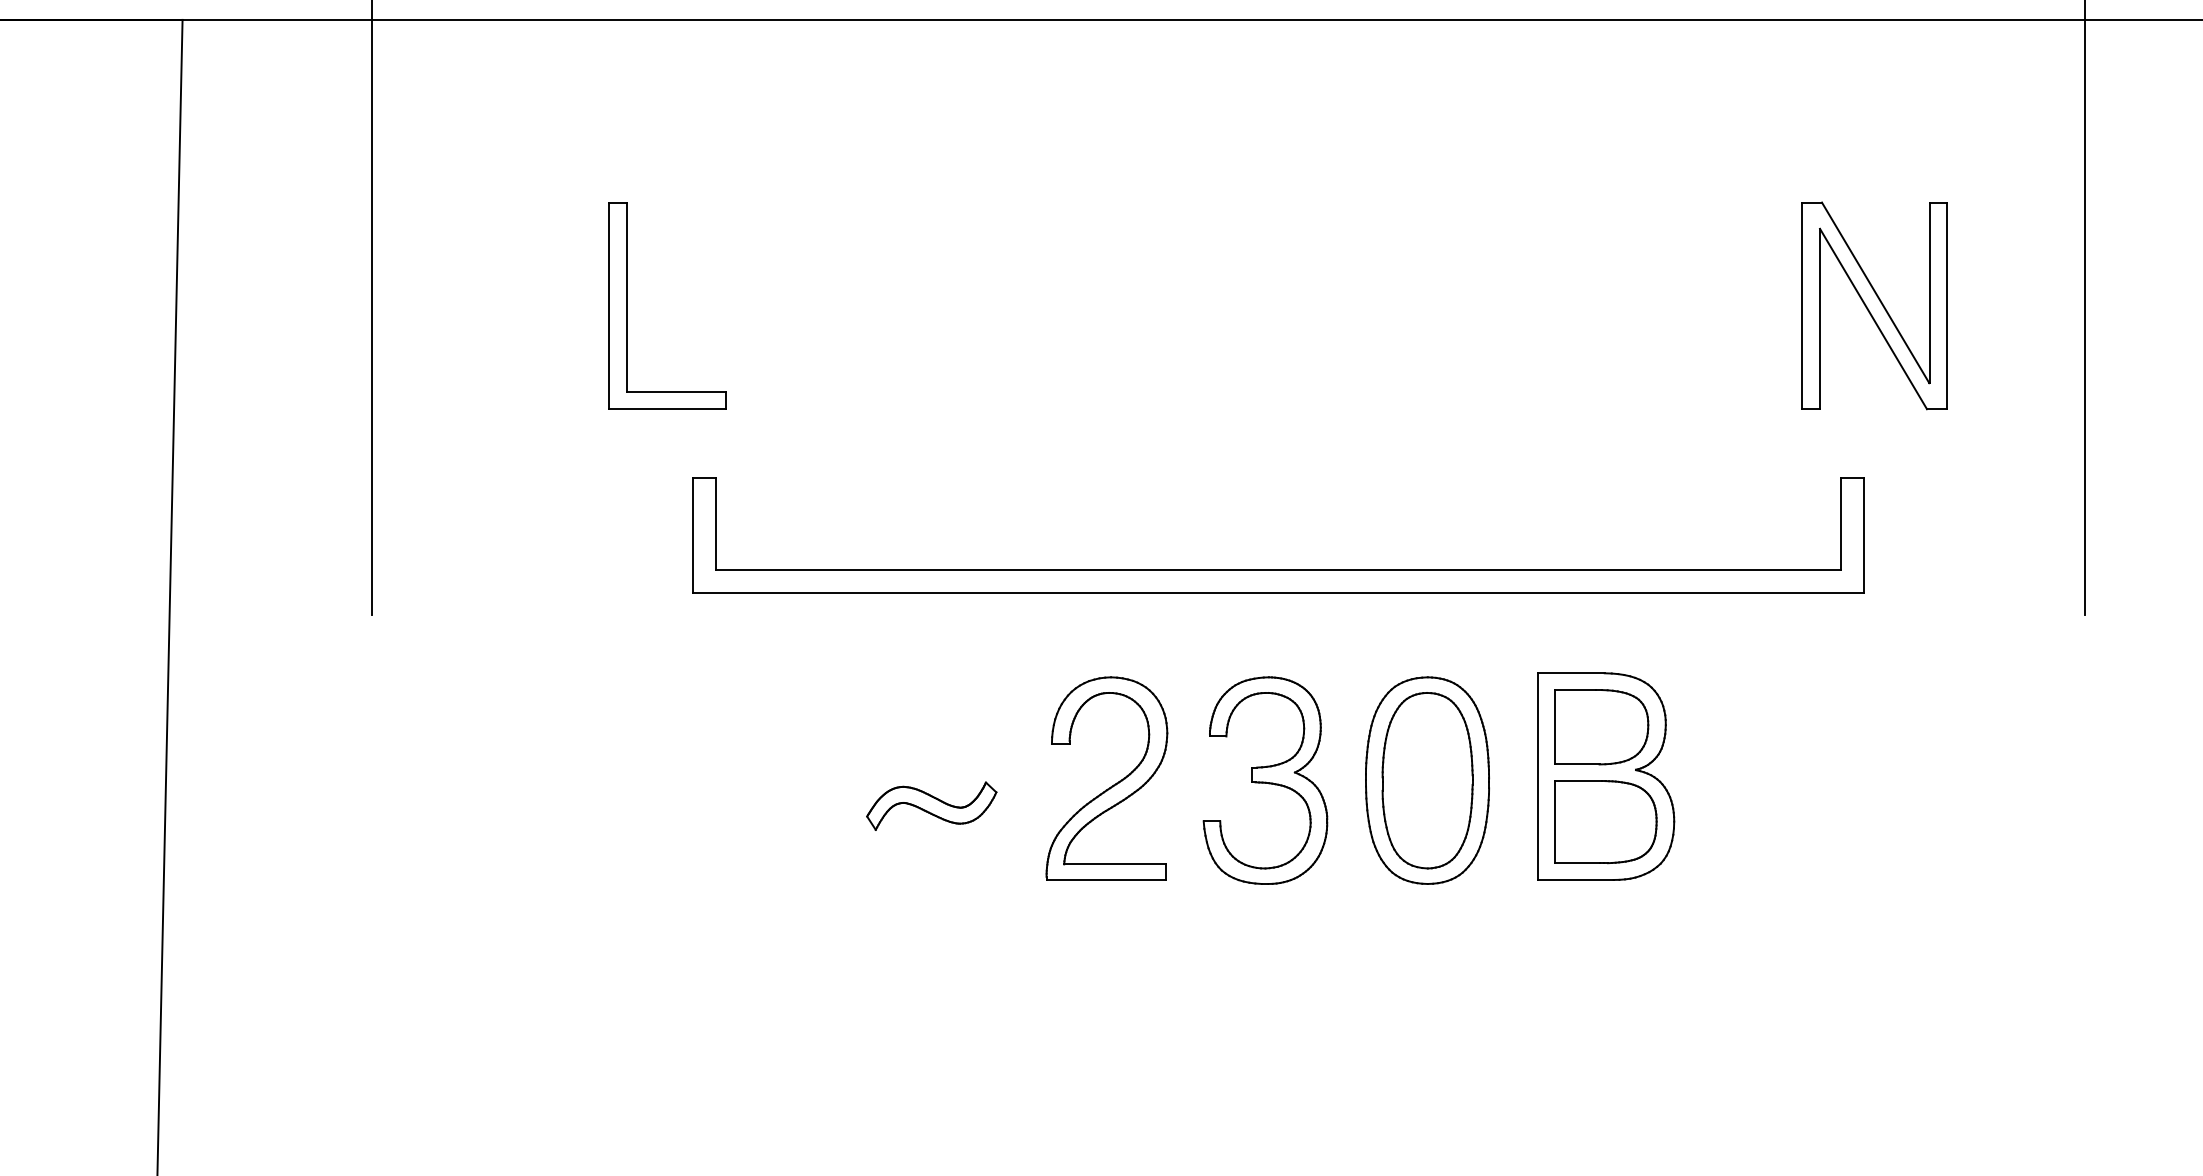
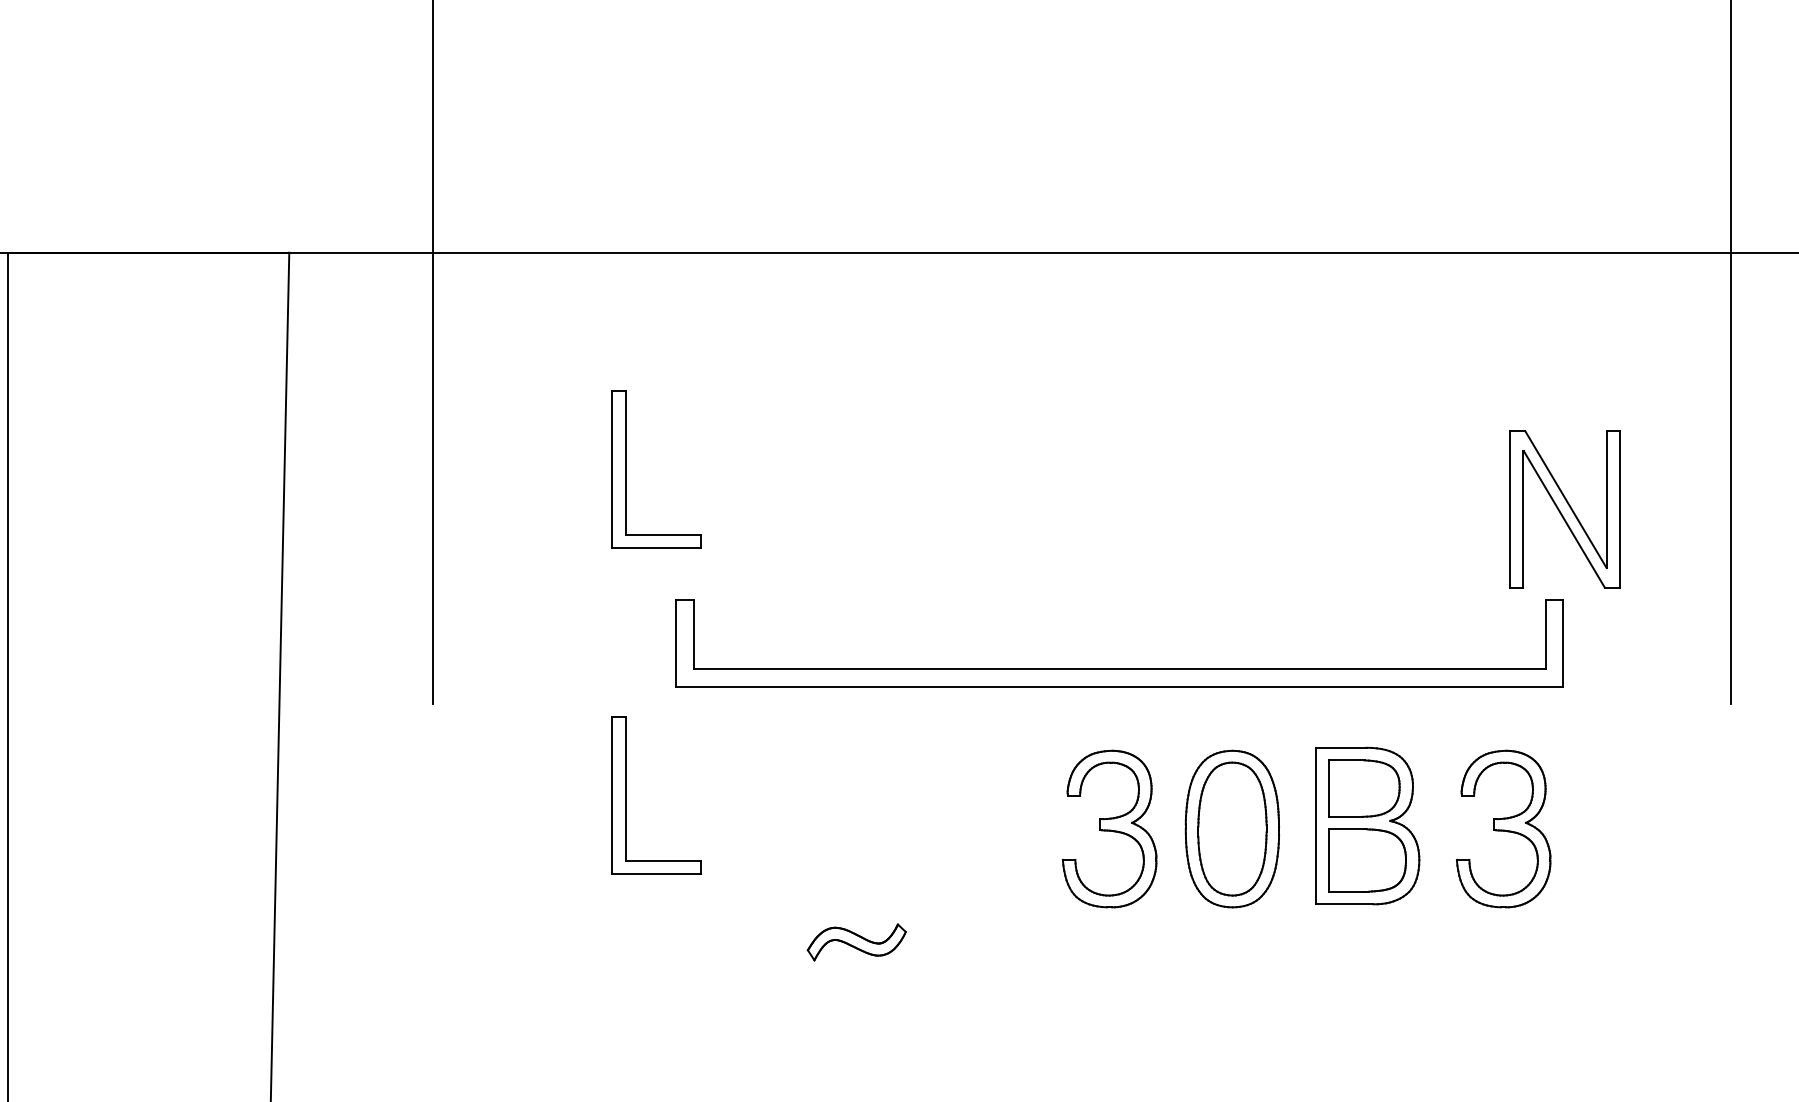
part: (1873, 306) -> (1564, 509), moved
part: (627, 736) -> (626, 795), added
part: (1785, 779) -> (1503, 828), added
part: (1113, 783) -> (994, 831), removed
part: (931, 806) -> (856, 942), moved

